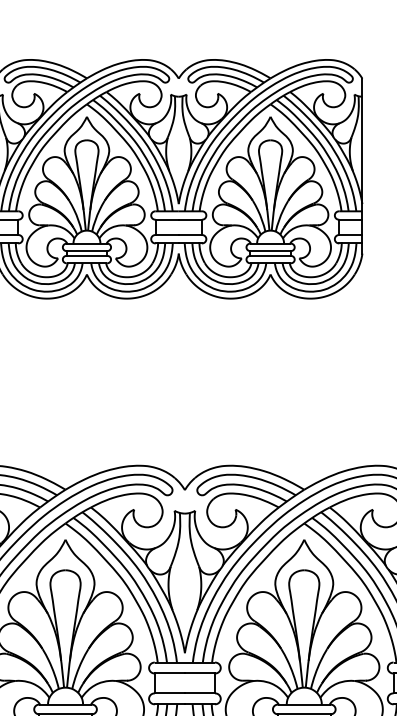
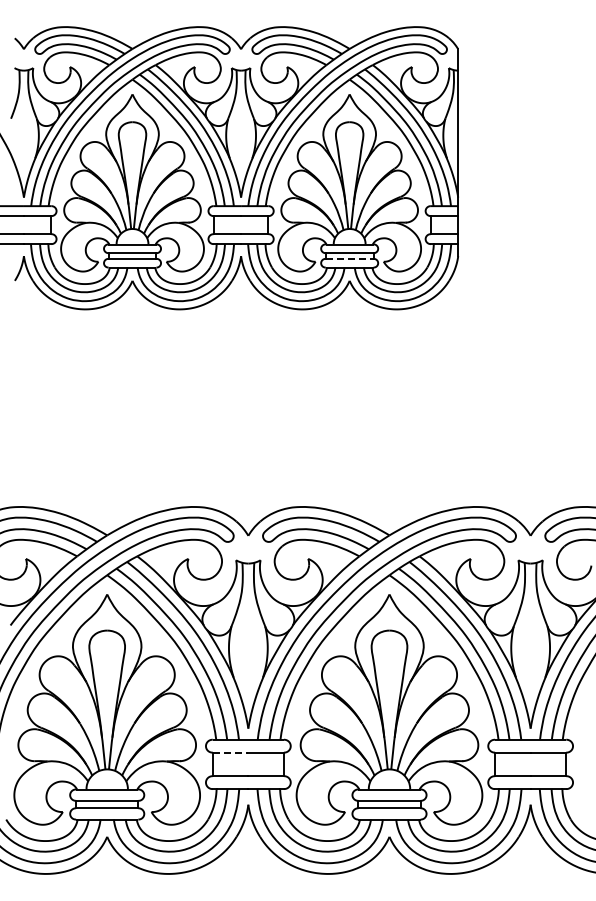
line: (270, 255) -> (349, 258), solid -> dashed
line: (169, 673) -> (230, 752), solid -> dashed

